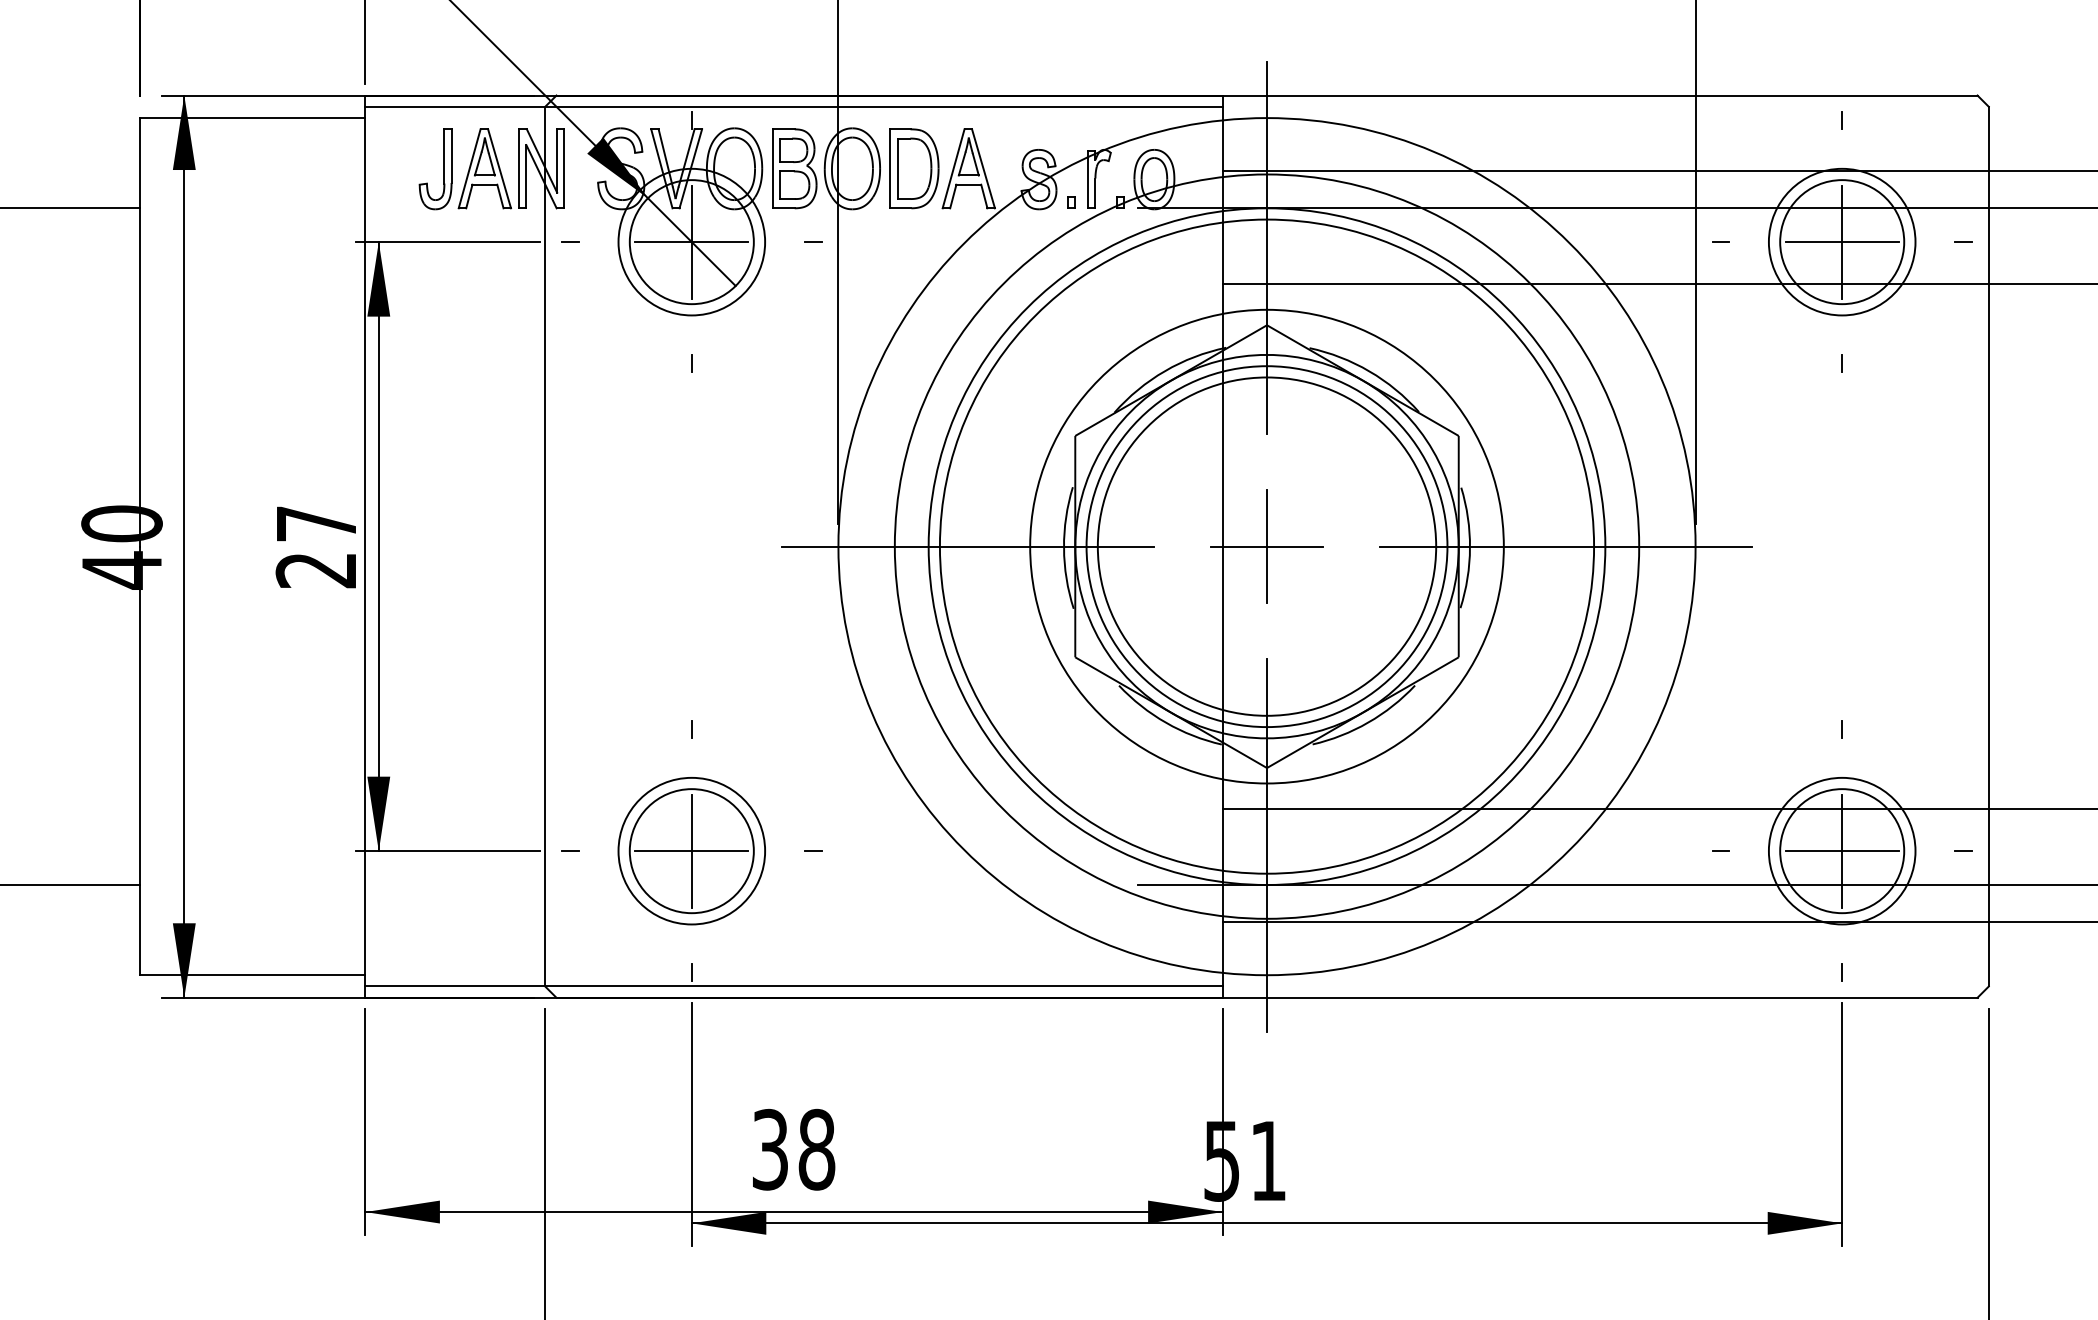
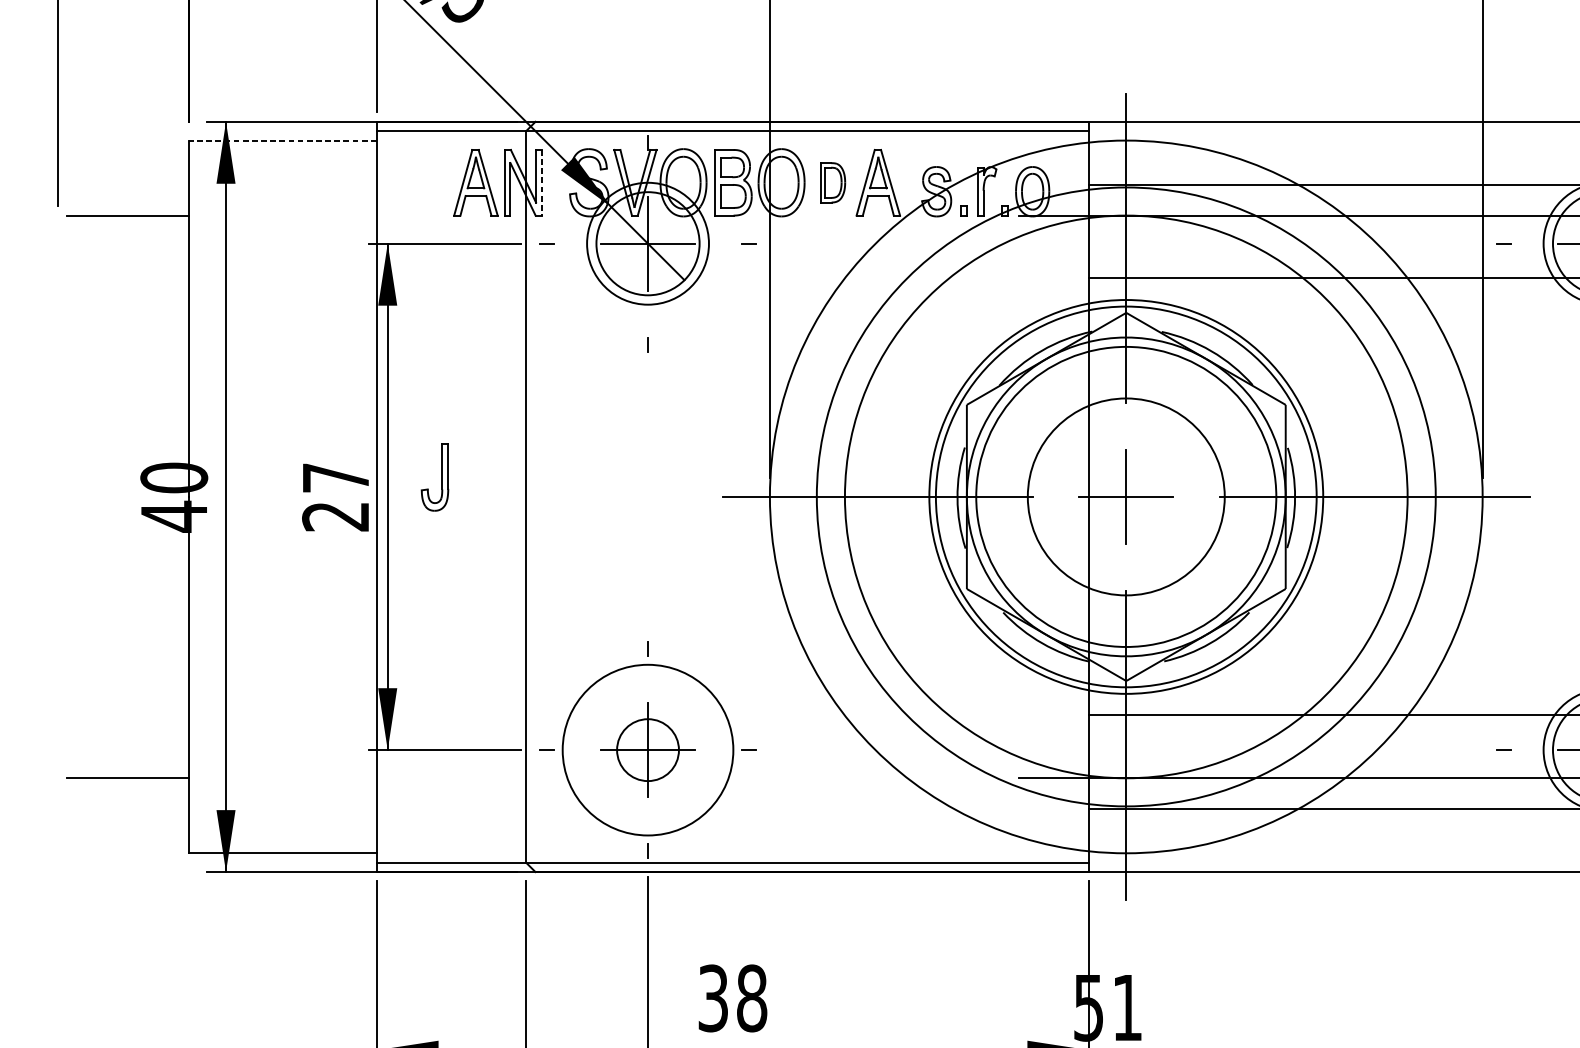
line: (252, 118) -> (282, 140), solid -> dashed
part: (914, 168) -> (833, 182), size x0.6
part: (443, 169) -> (441, 477), moved
line: (564, 169) -> (542, 183), solid -> dashed
circle: (1266, 546) -> (1125, 496), size x0.7
circle: (1266, 546) -> (1125, 496), size x0.7
circle: (691, 850) -> (647, 749), size x1.4
circle: (691, 851) -> (647, 750), size x0.6

